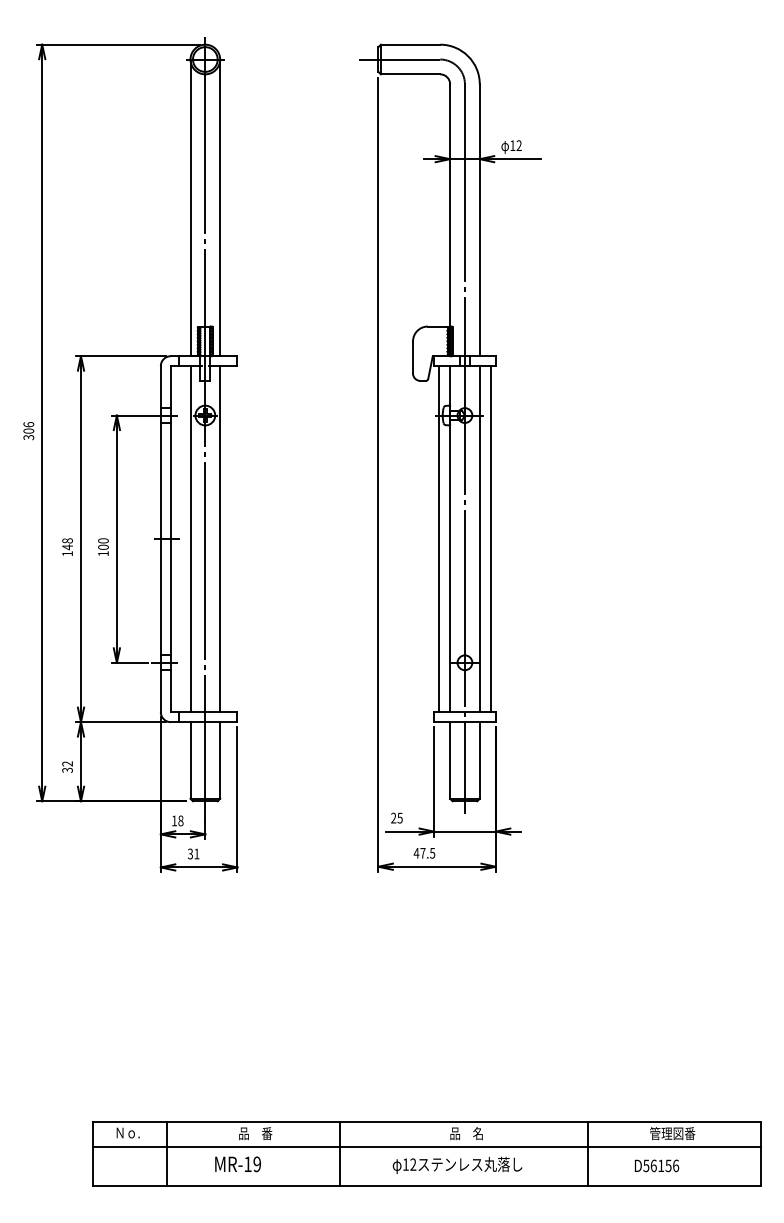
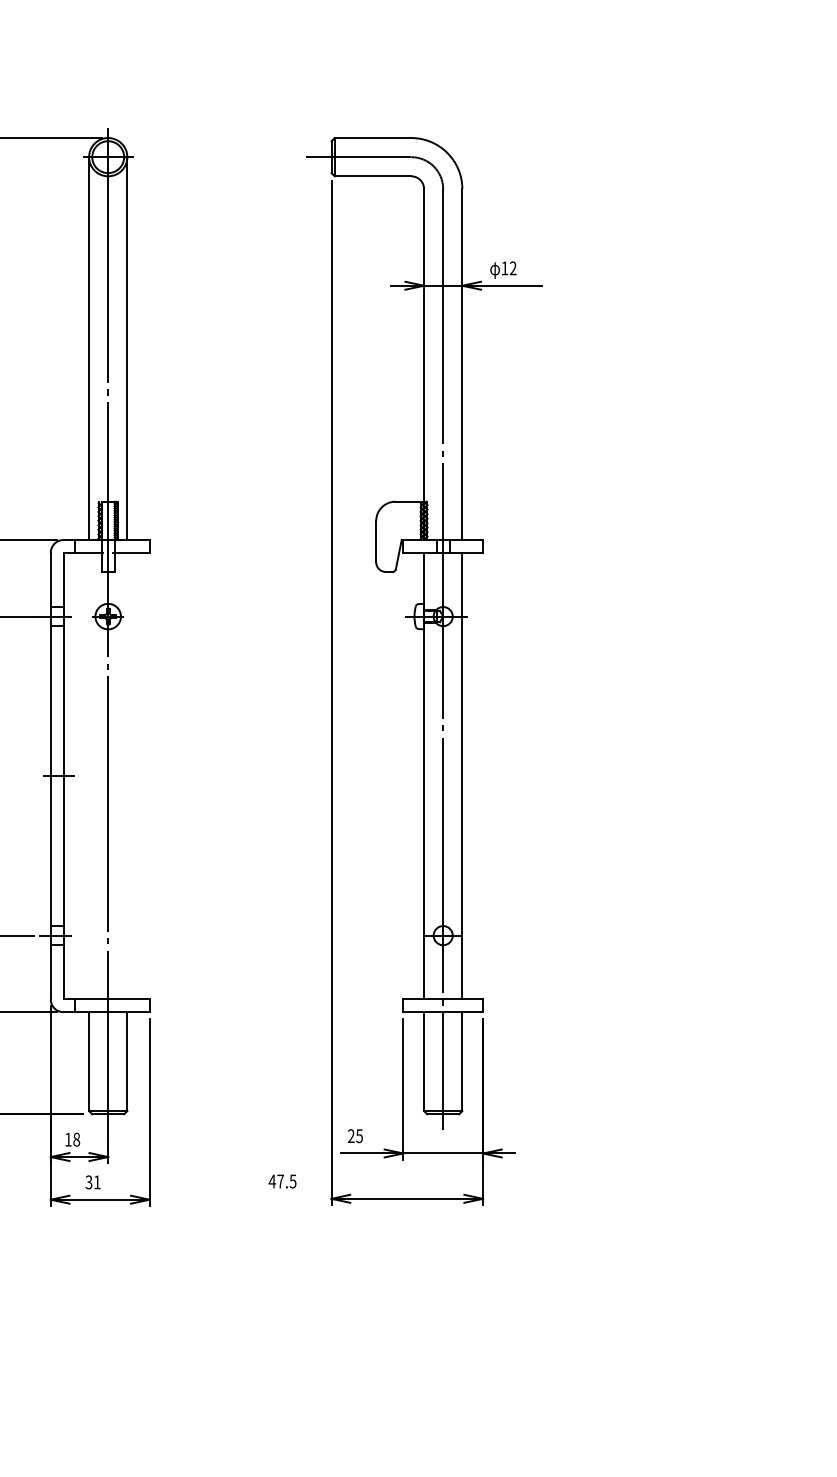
line: (190, 539) -> (89, 776), removed
line: (220, 539) -> (127, 776), removed
line: (438, 539) -> (409, 776), removed
line: (490, 539) -> (476, 776), removed
text: (424, 853) -> (282, 1181), moved

